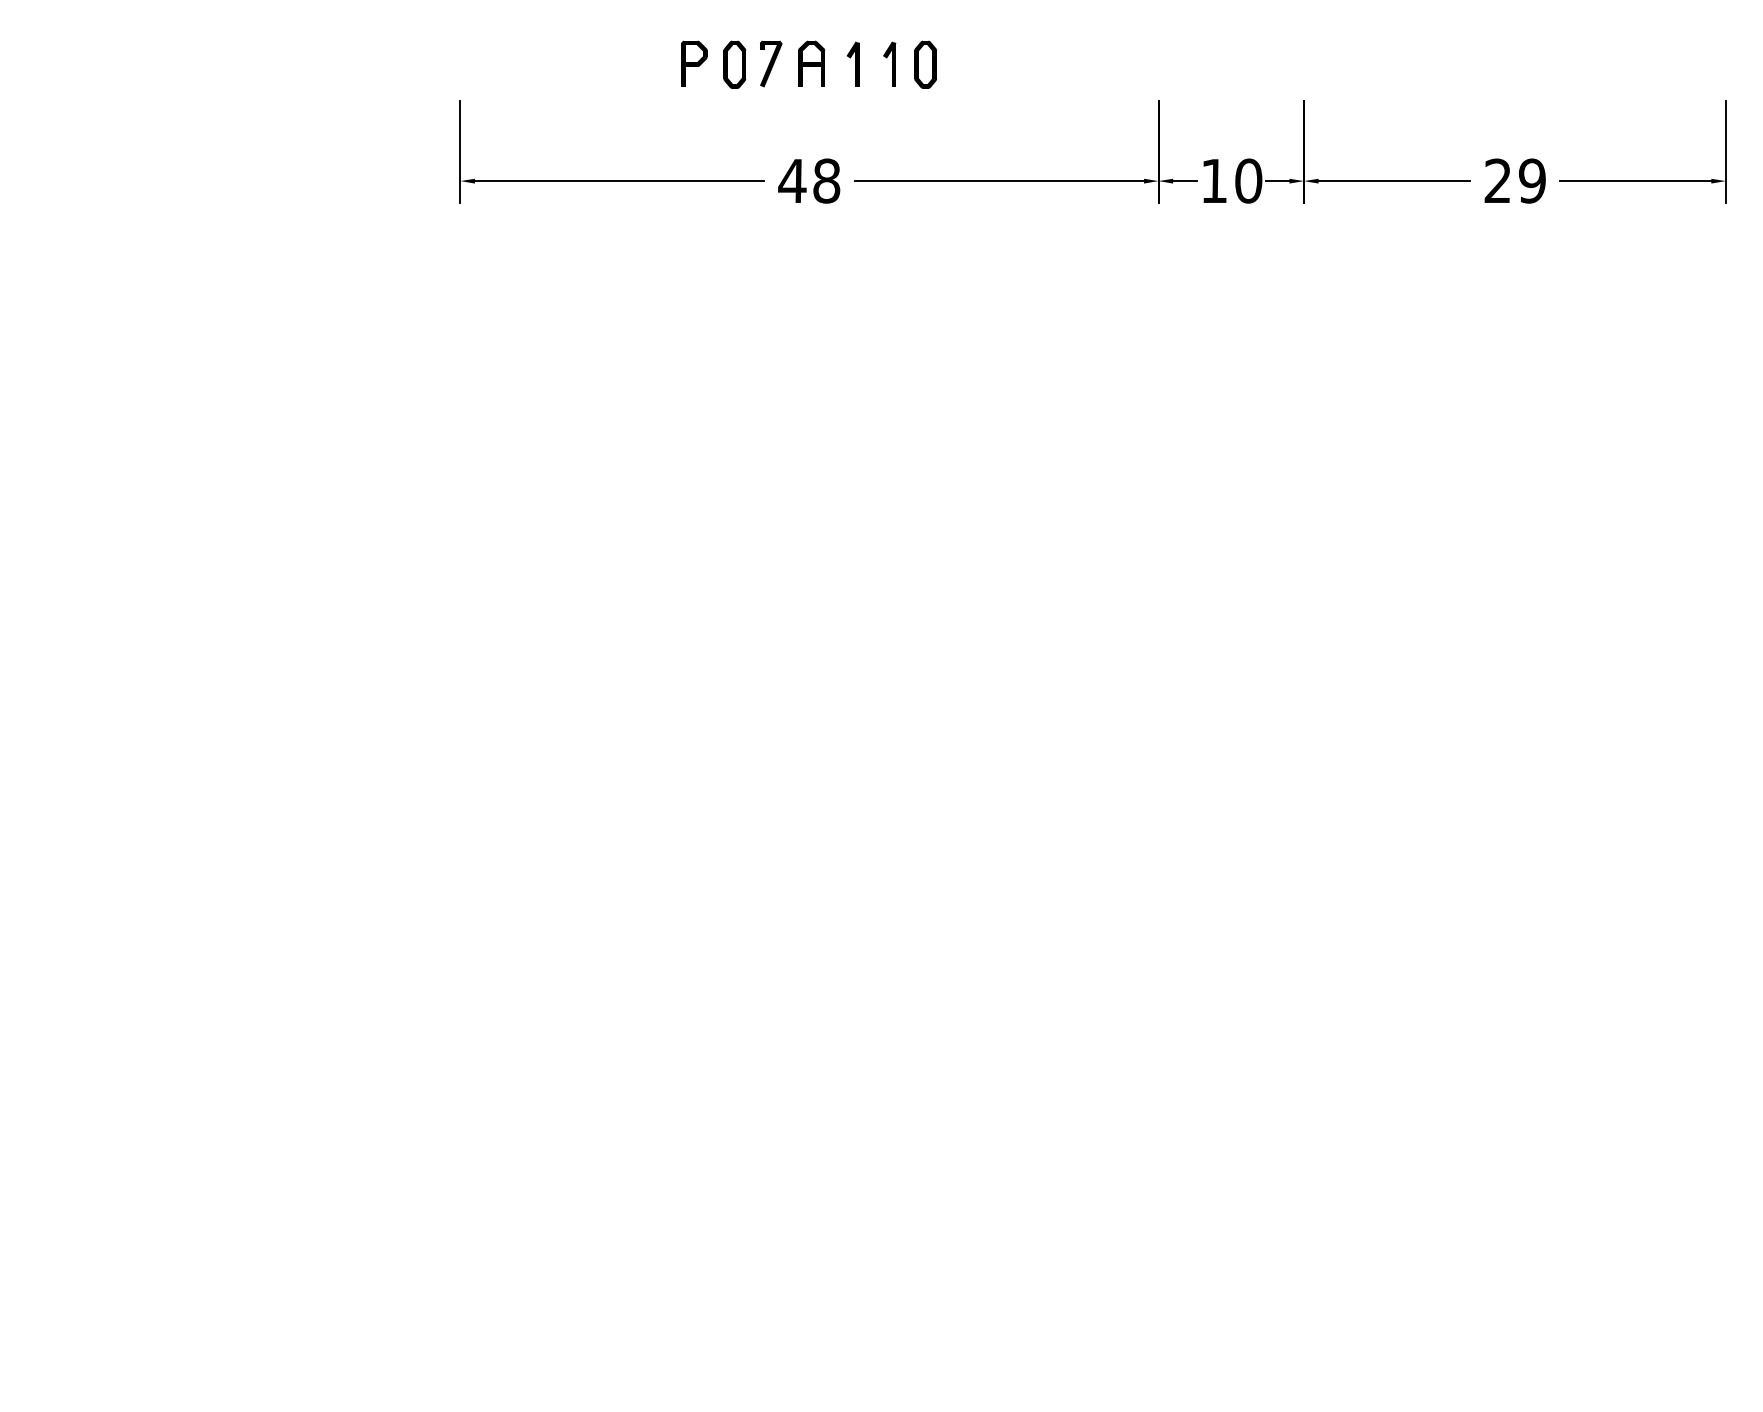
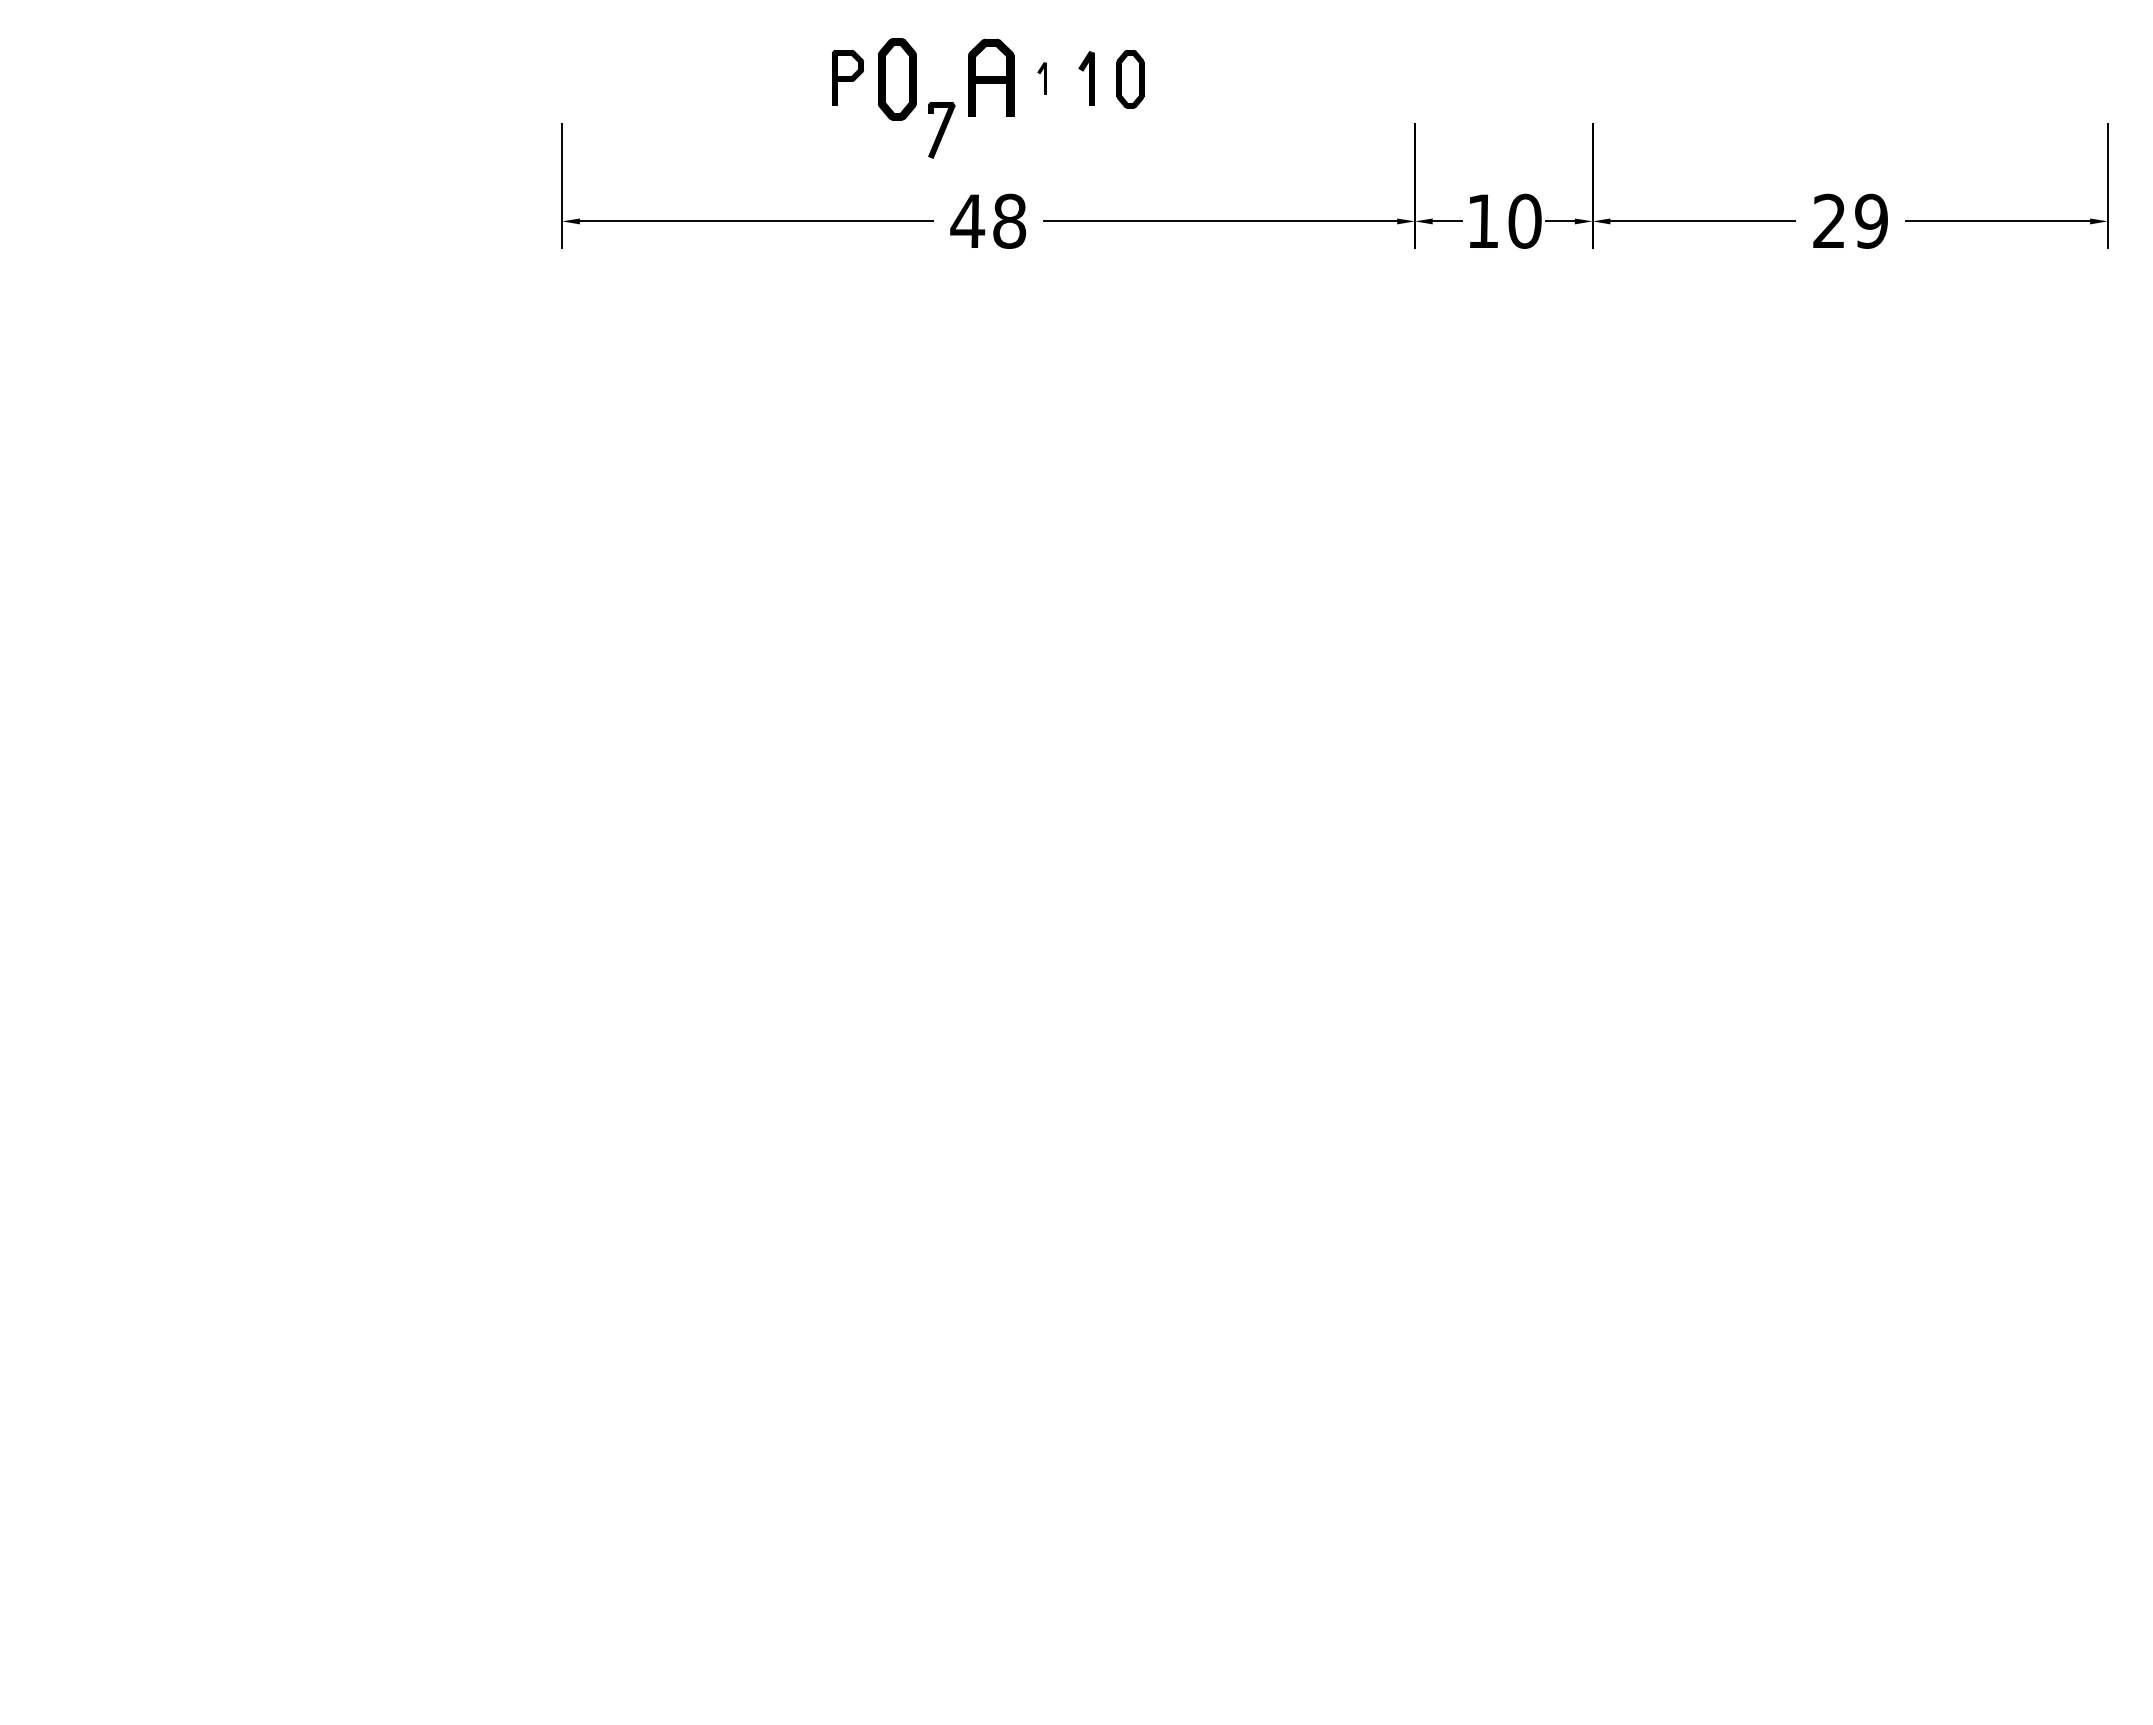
part: (811, 63) -> (990, 77), size x1.4
part: (734, 64) -> (897, 78), size x1.4
part: (770, 64) -> (941, 130), moved
part: (853, 64) -> (1042, 78), size x0.6

